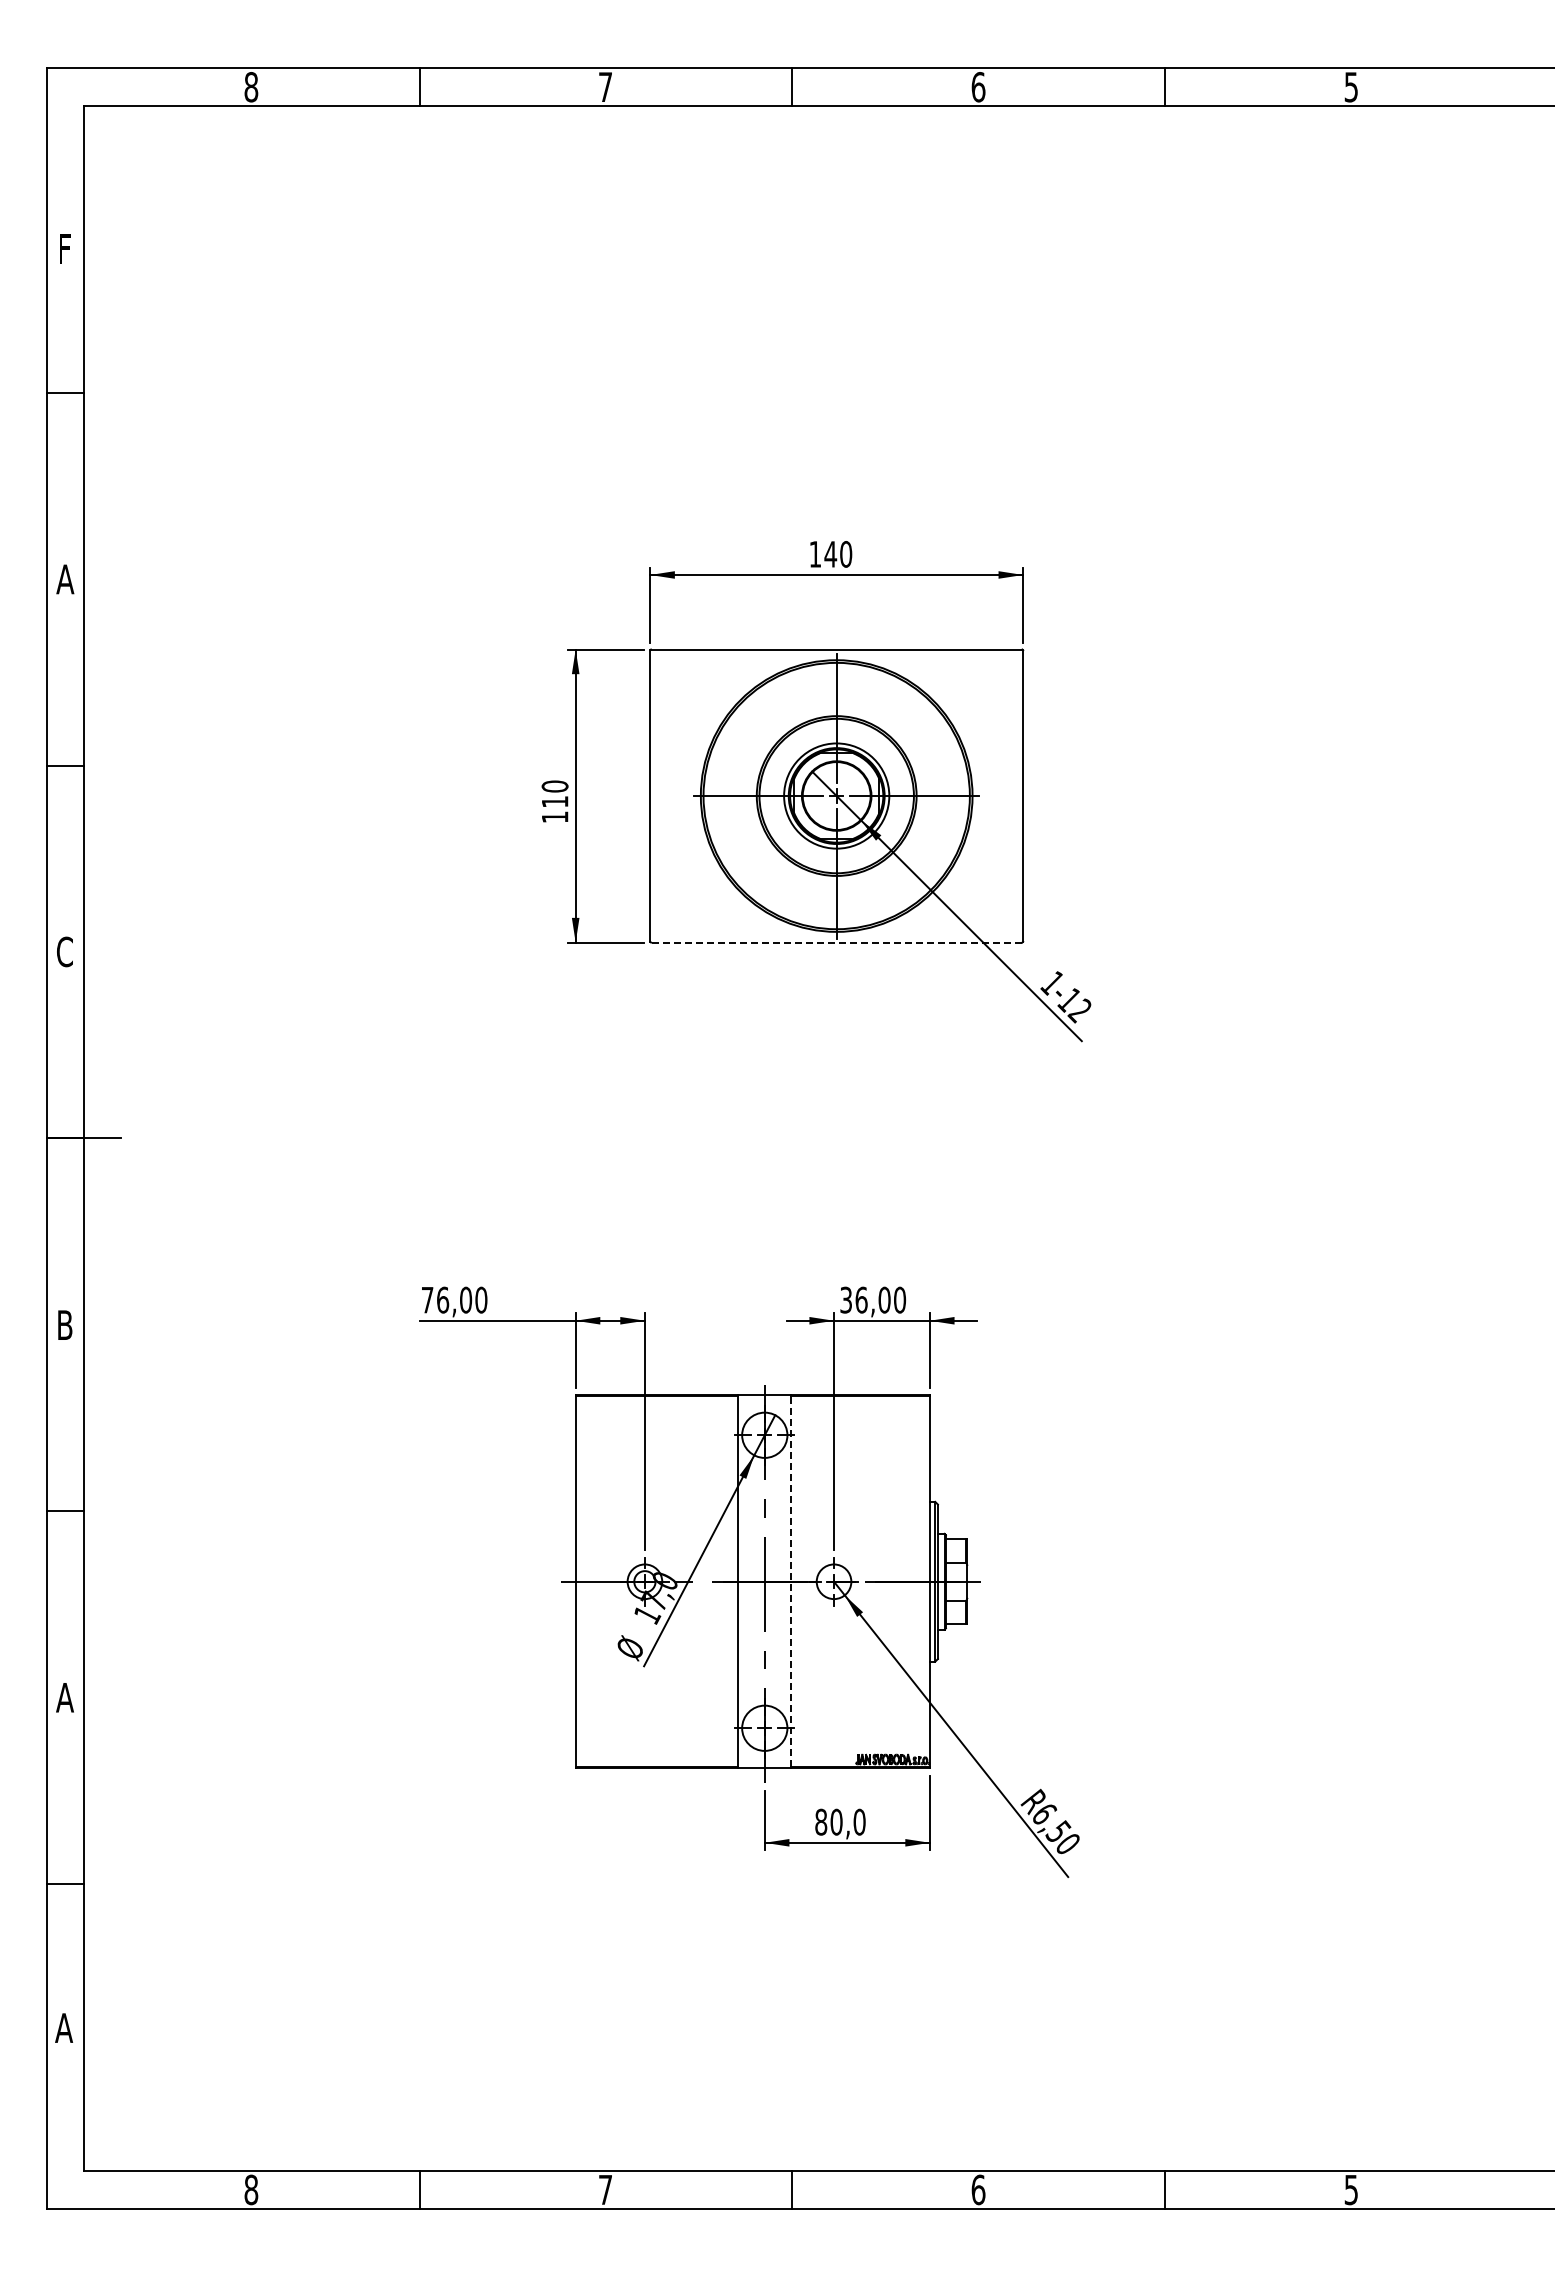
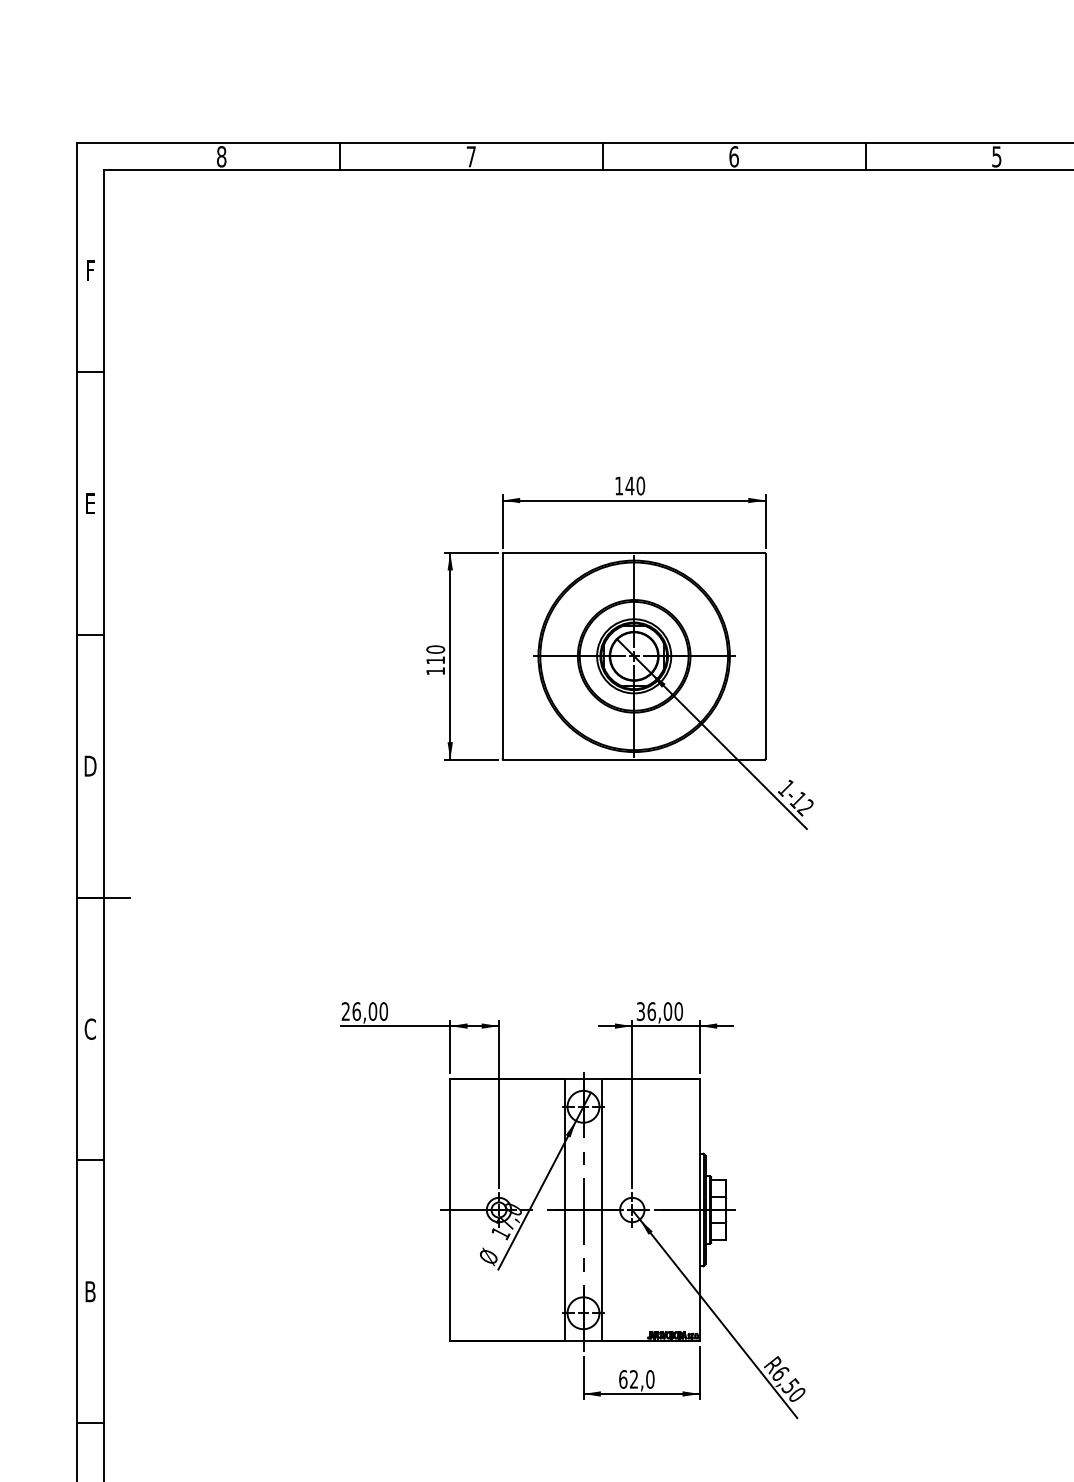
text: (65, 579) -> (90, 503), A -> E
line: (836, 942) -> (634, 759), dashed -> solid
text: (65, 951) -> (90, 765), C -> D
text: (427, 1299) -> (345, 1011), 76,00 -> 26,00
text: (64, 1325) -> (90, 1029), B -> C
line: (791, 1581) -> (602, 1209), dashed -> solid
text: (64, 1697) -> (90, 1291), A -> B
text: (828, 1821) -> (628, 1378), 80,0 -> 62,0

